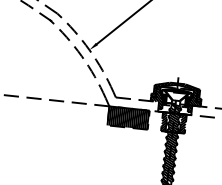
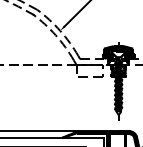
hatch: (128, 118) -> (89, 71), removed

